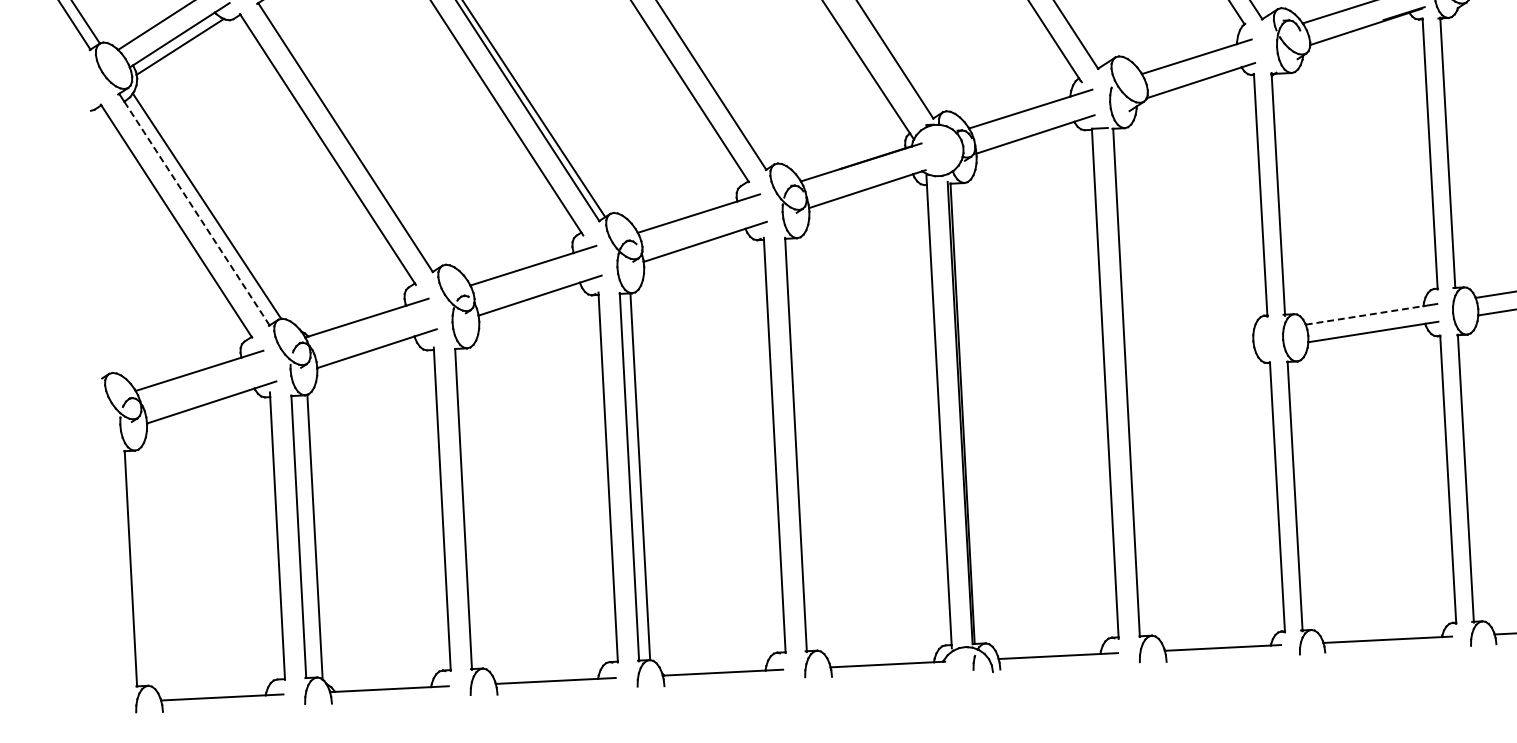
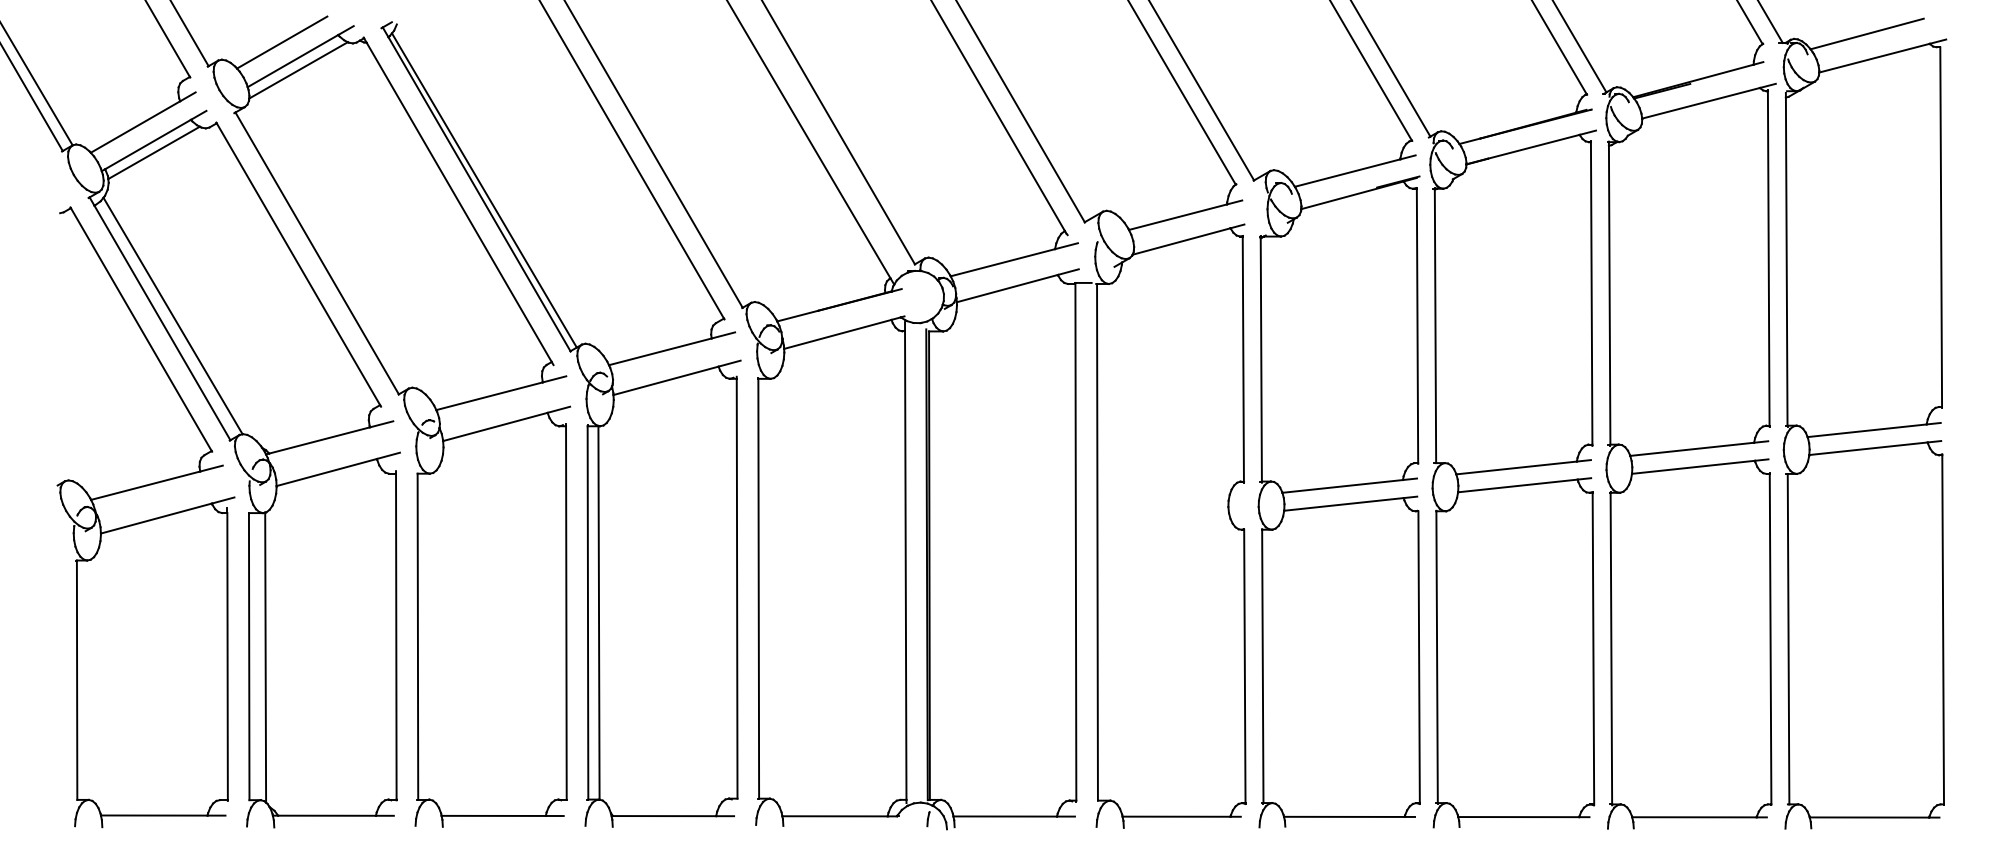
line: (197, 213) -> (162, 322), dashed -> solid
line: (1364, 315) -> (1342, 486), dashed -> solid

